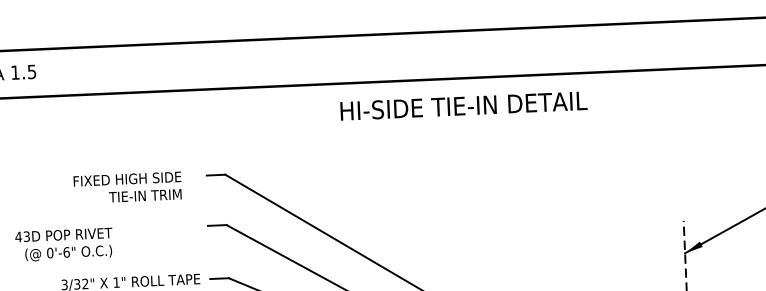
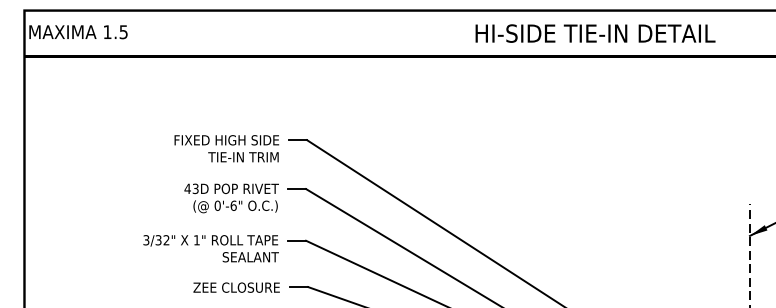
text: (463, 105) -> (595, 33), moved
text: (127, 187) -> (226, 148), moved
text: (64, 244) -> (231, 198), moved

